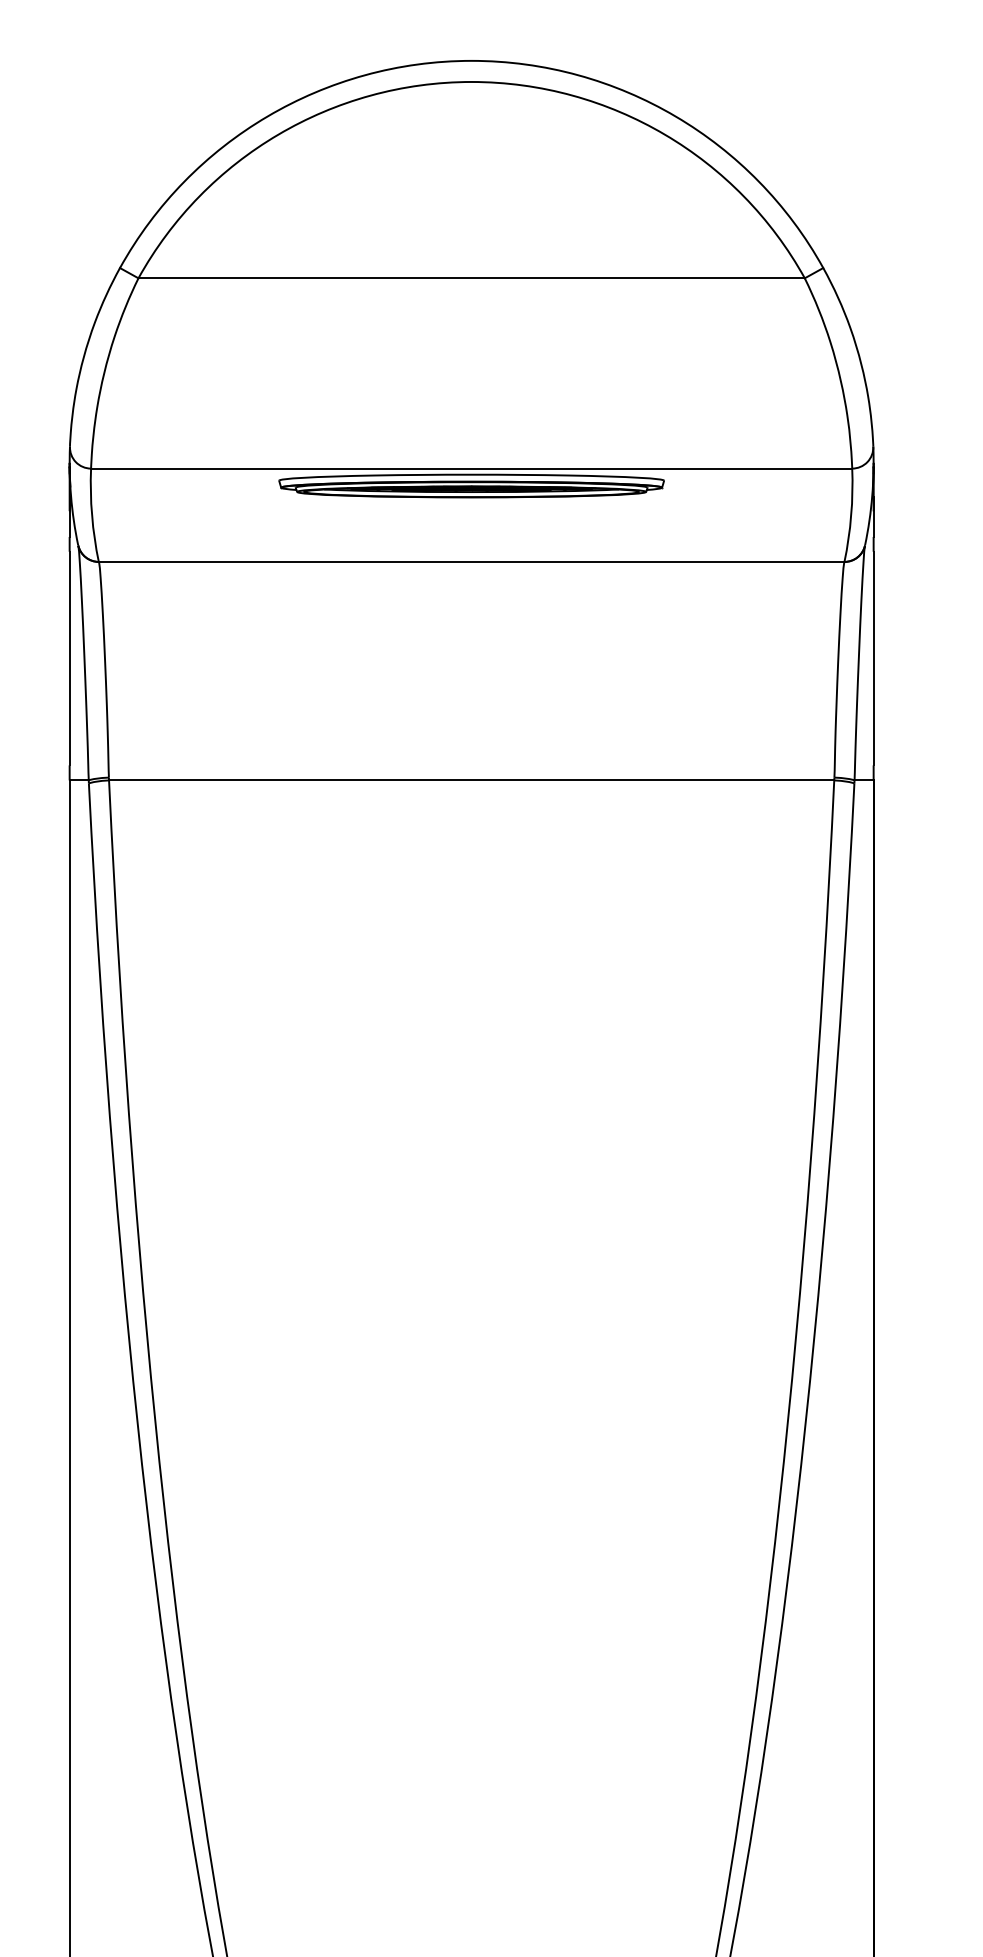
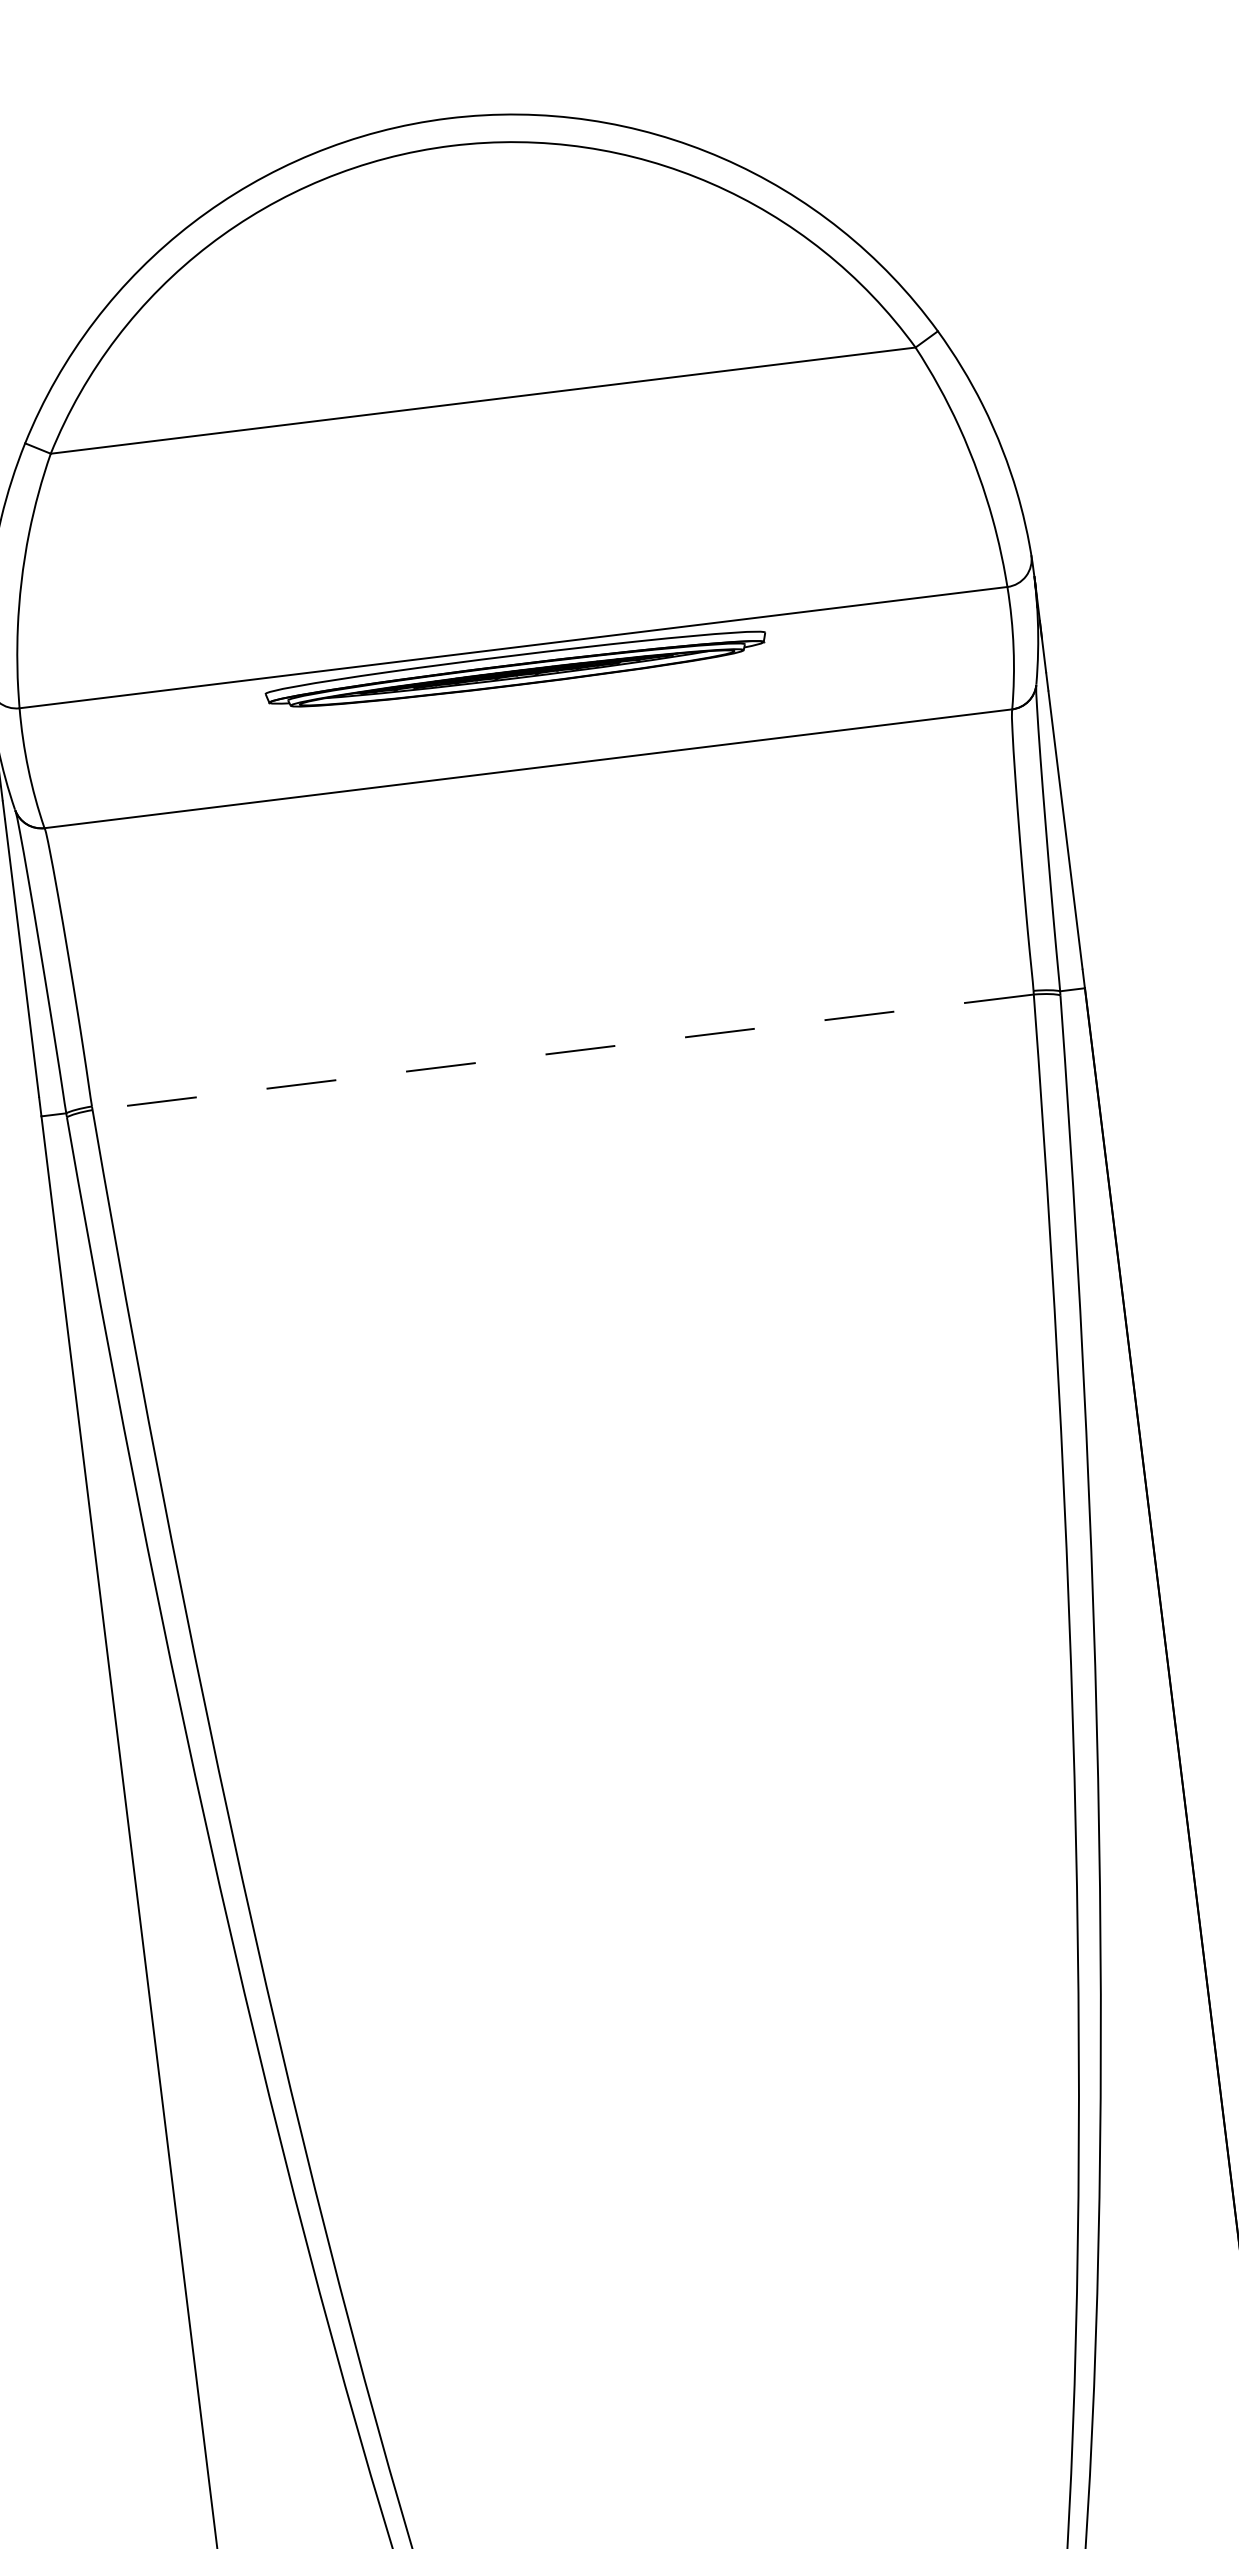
line: (471, 780) -> (563, 1052), solid -> dashed

